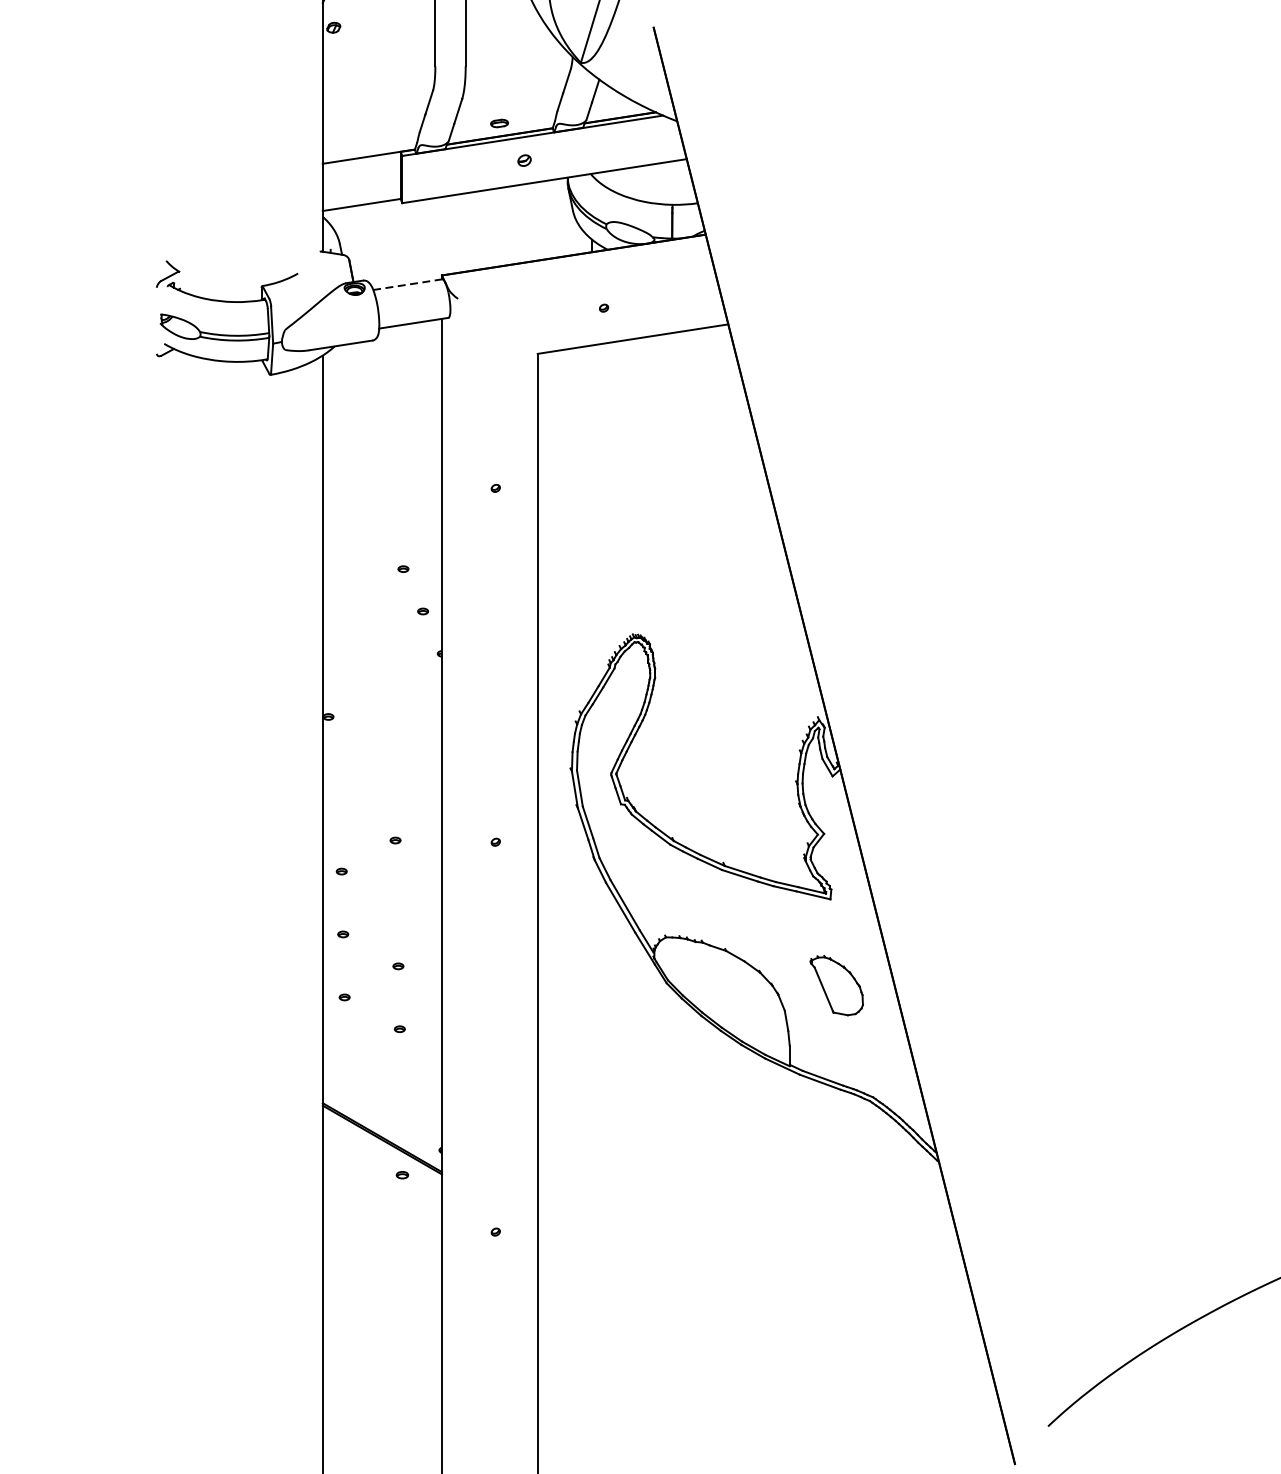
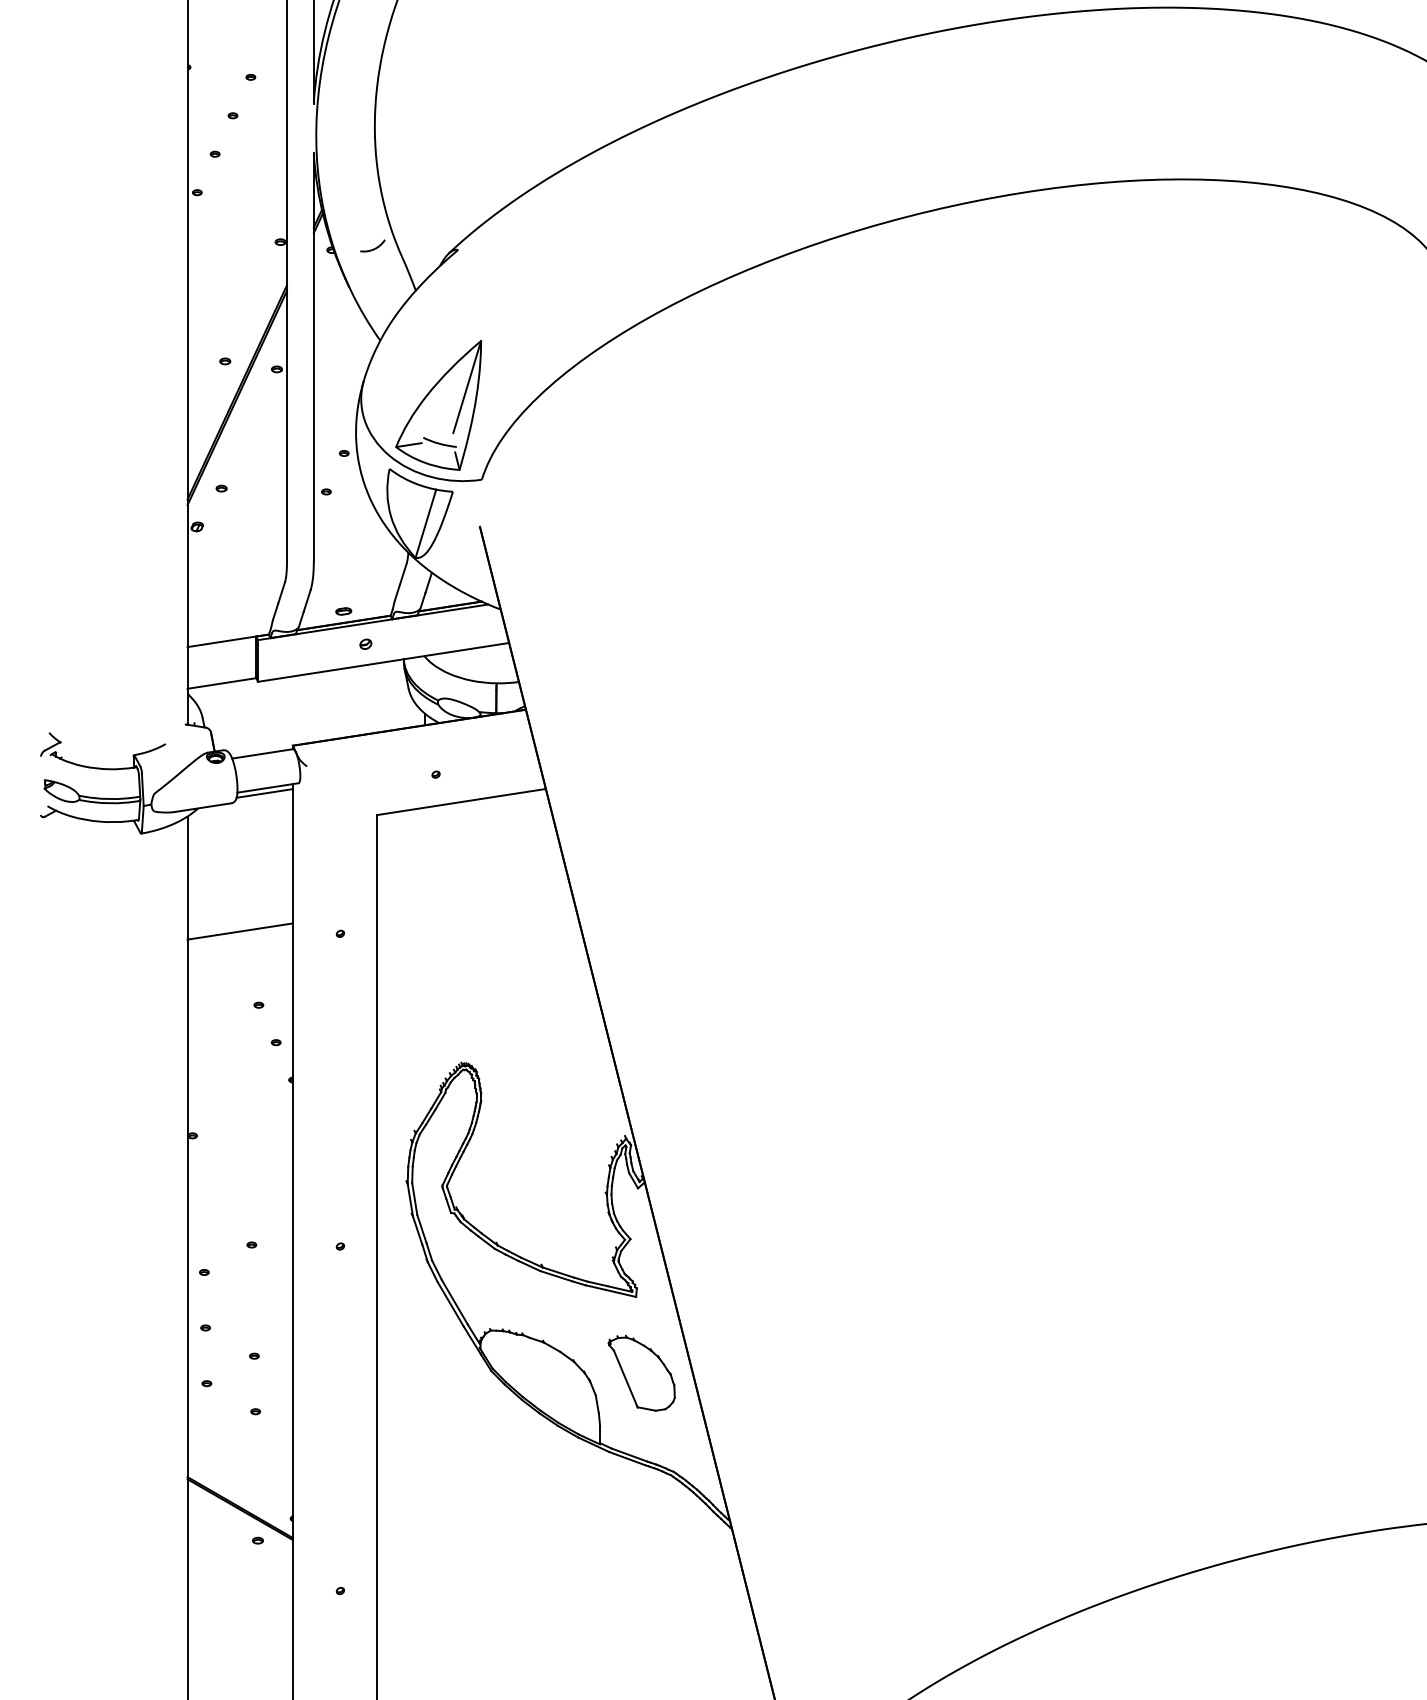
line: (407, 284) -> (262, 753), dashed -> solid
line: (409, 329) -> (264, 793), added
line: (381, 485) -> (239, 931), added
part: (836, 984) -> (641, 1372), size x1.43

